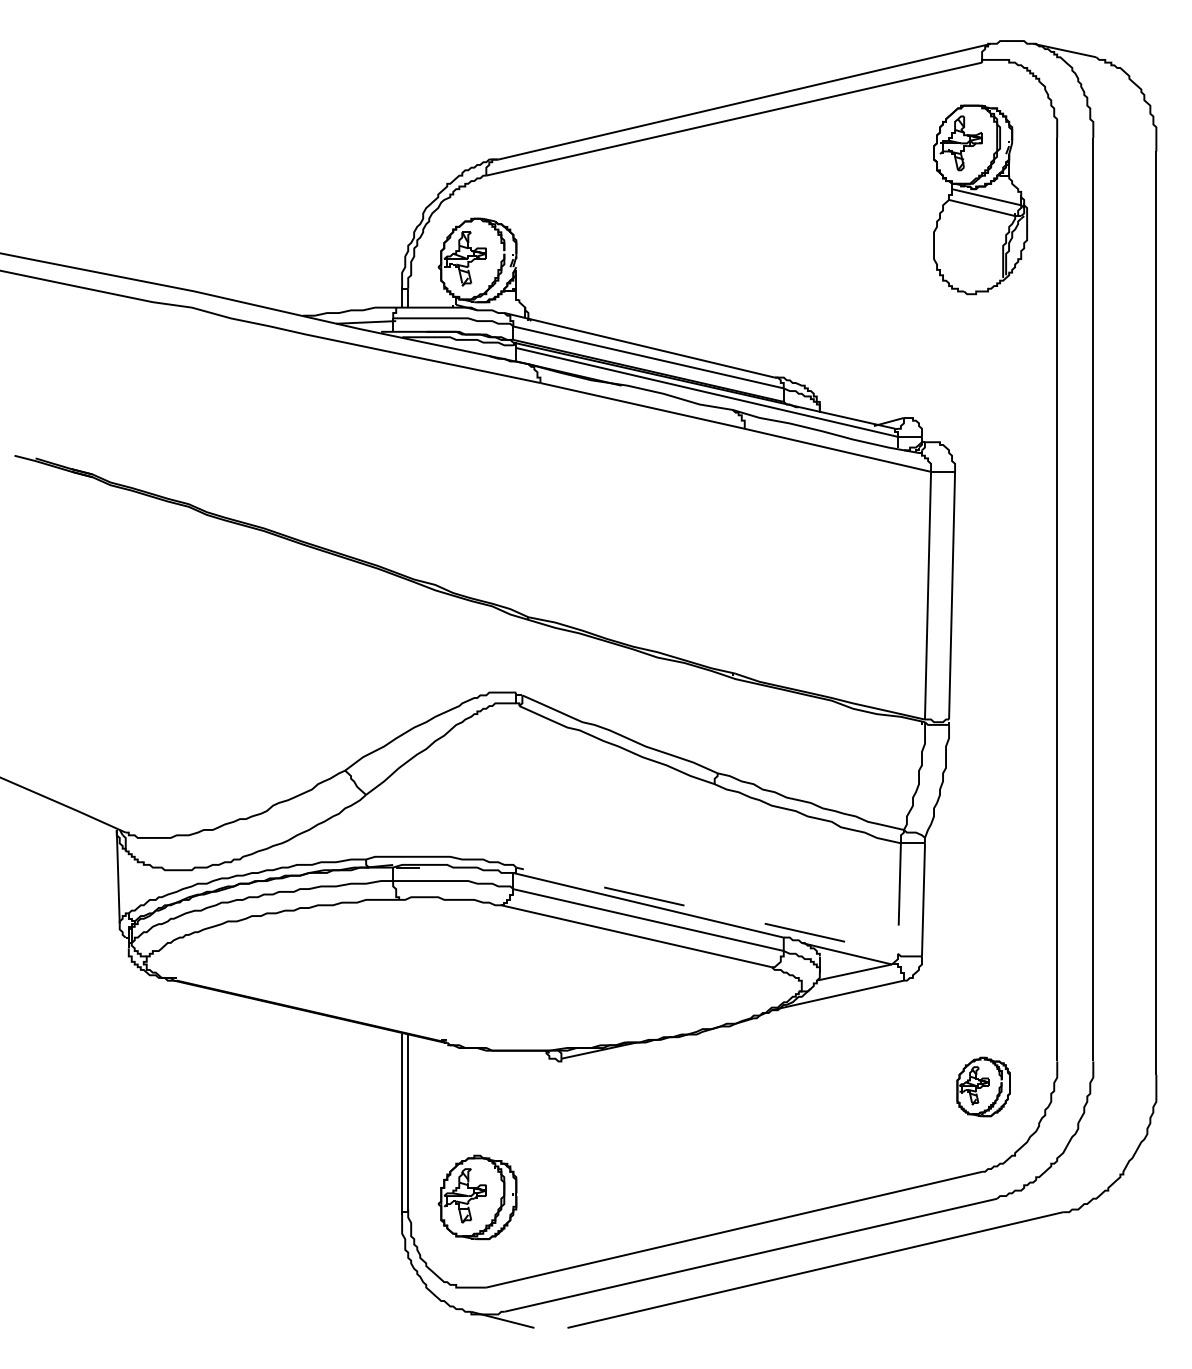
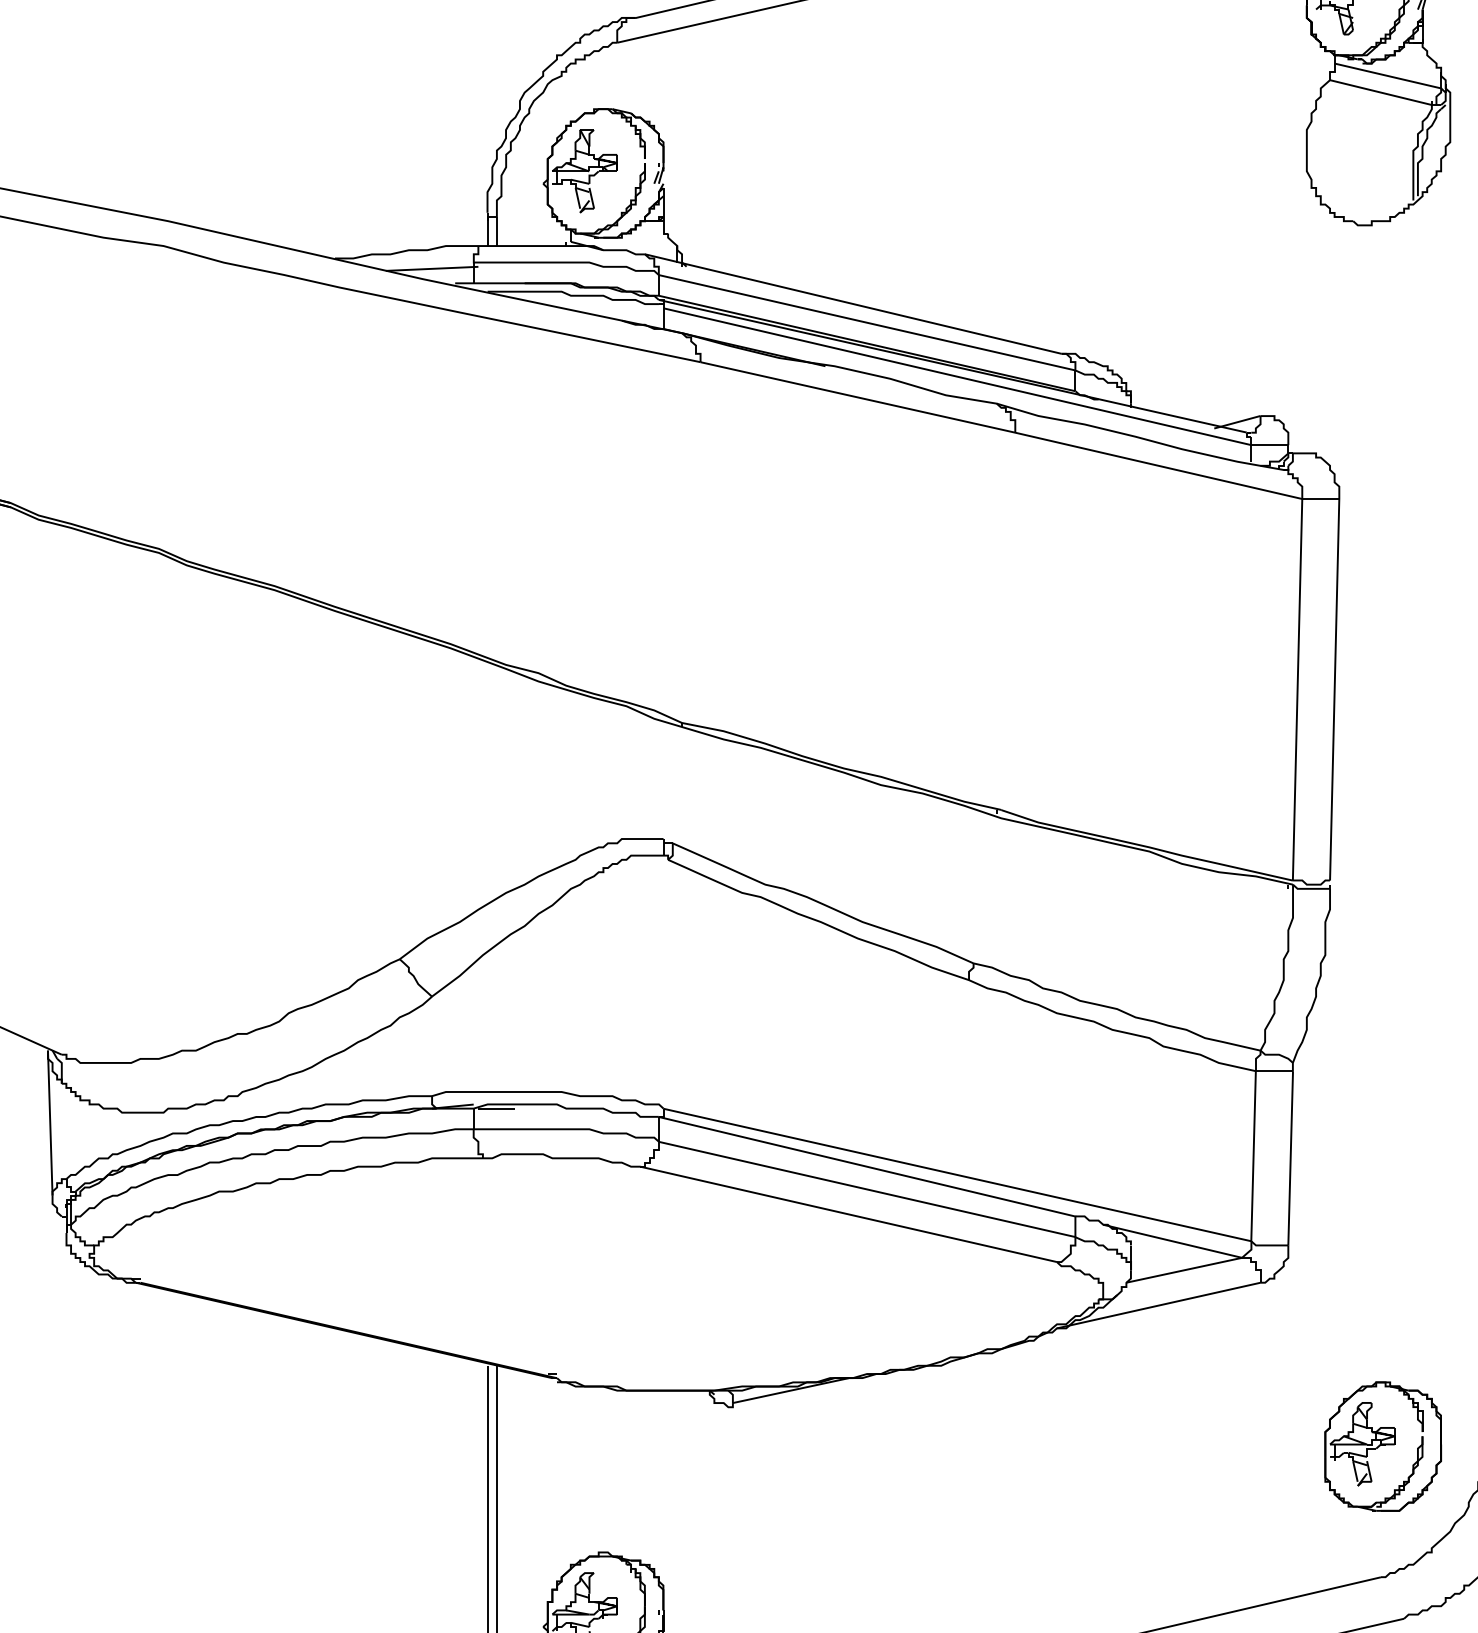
line: (761, 922) -> (1041, 1193), dashed -> solid
part: (983, 1086) -> (1383, 1445), size x1.43

